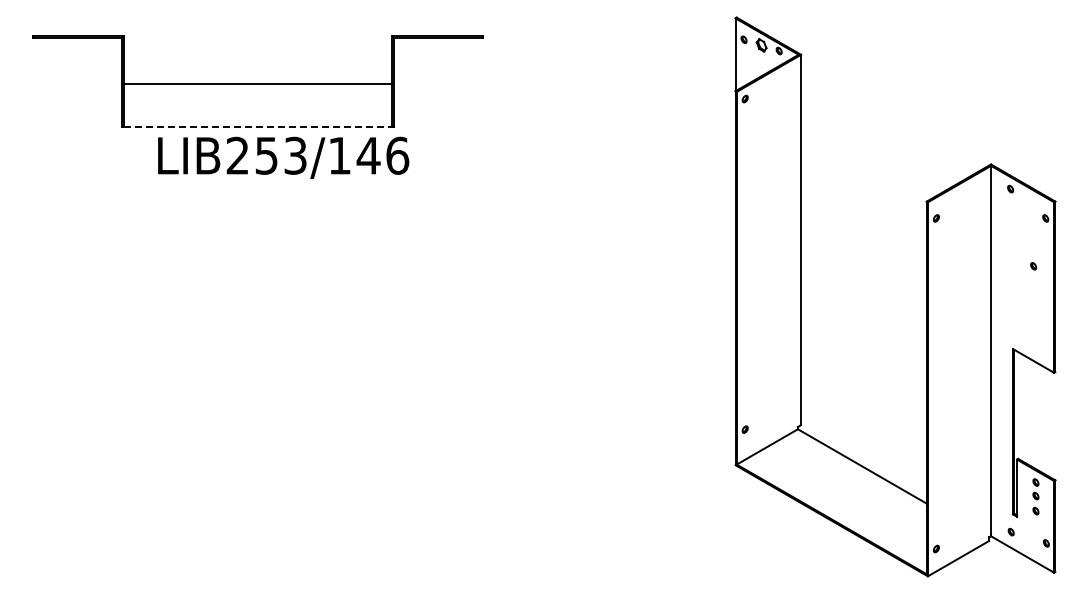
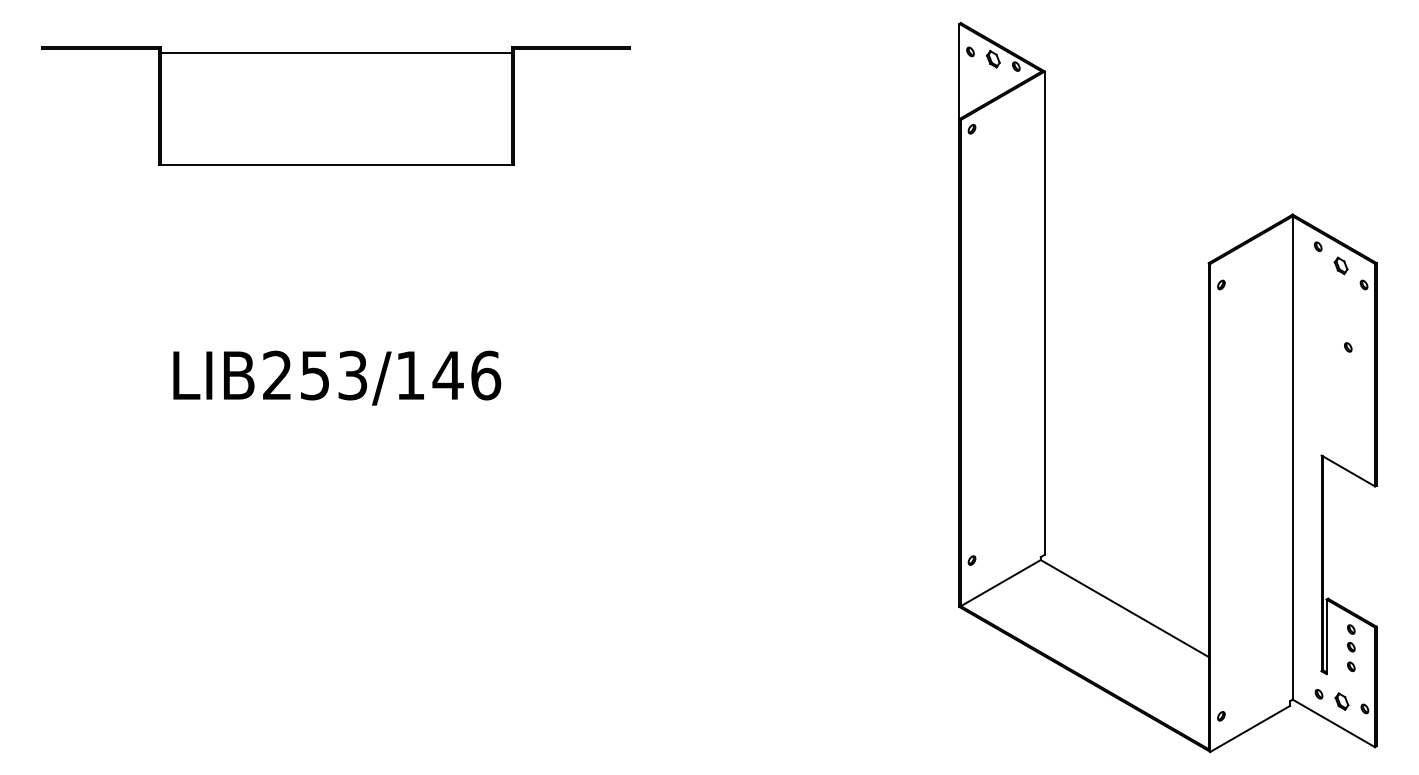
line: (257, 84) -> (335, 52), moved
line: (258, 126) -> (337, 165), dashed -> solid
text: (283, 157) -> (337, 377), moved
part: (1028, 203) -> (1341, 265), added
part: (1028, 537) -> (1341, 701), added

